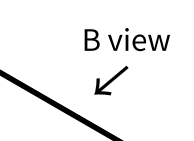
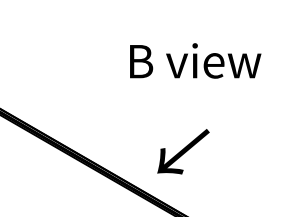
text: (111, 80) -> (183, 151), moved

